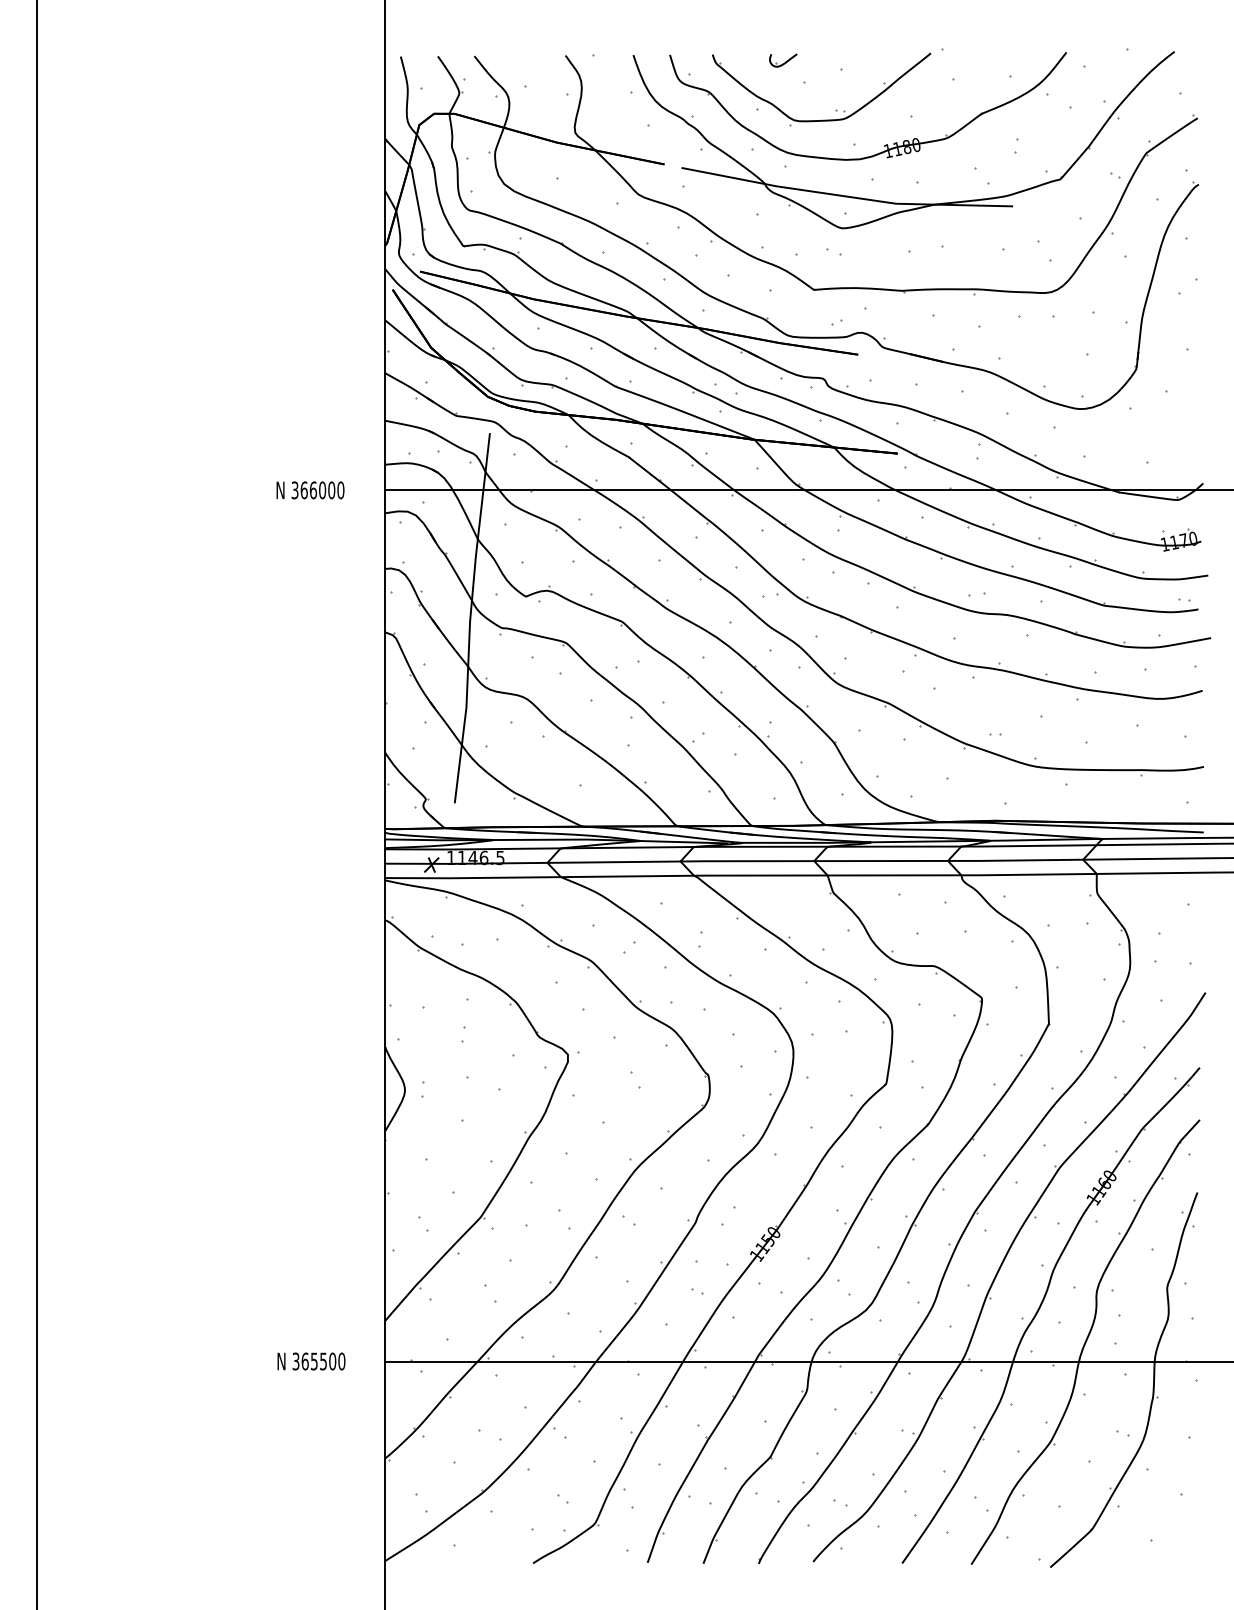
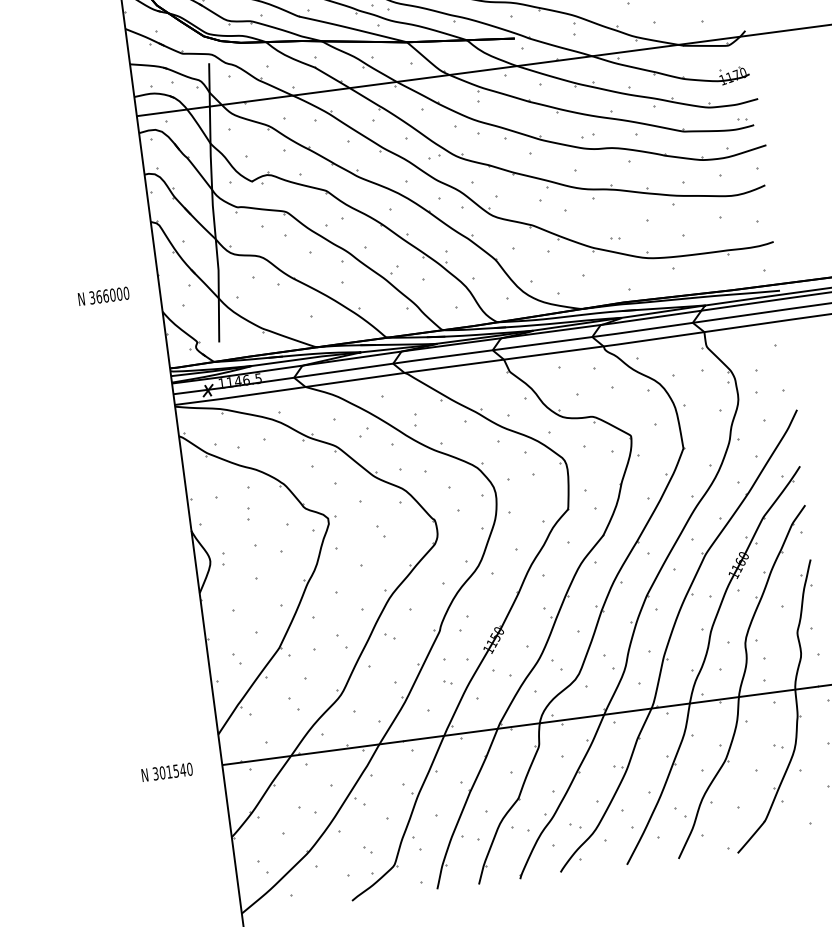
text: (310, 490) -> (103, 296), moved
text: (318, 1361) -> (172, 771), 365500 -> 301540

